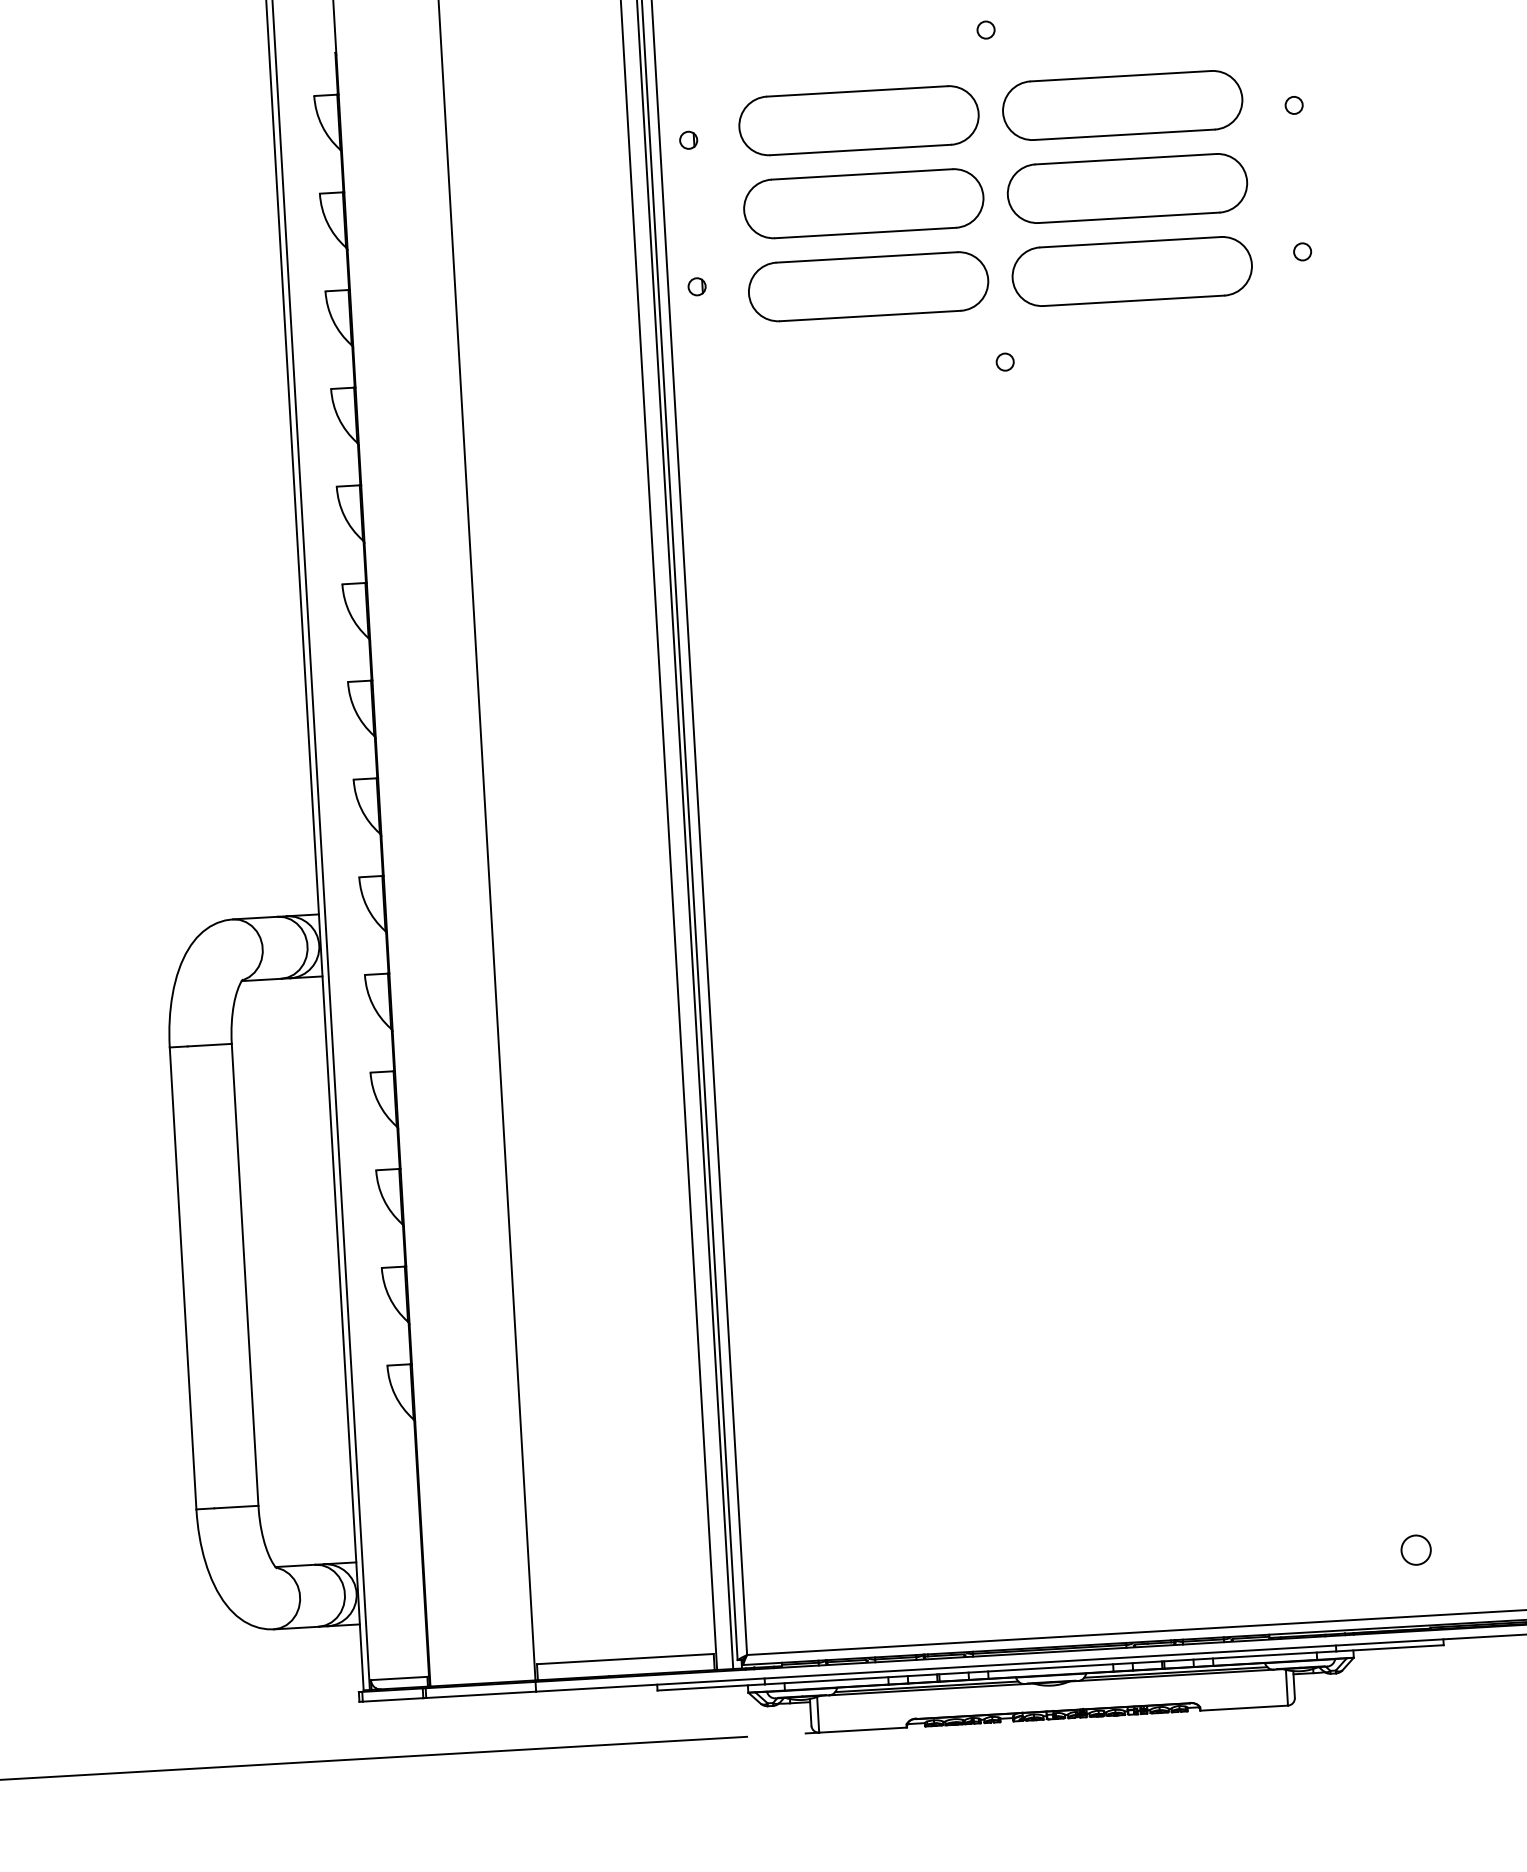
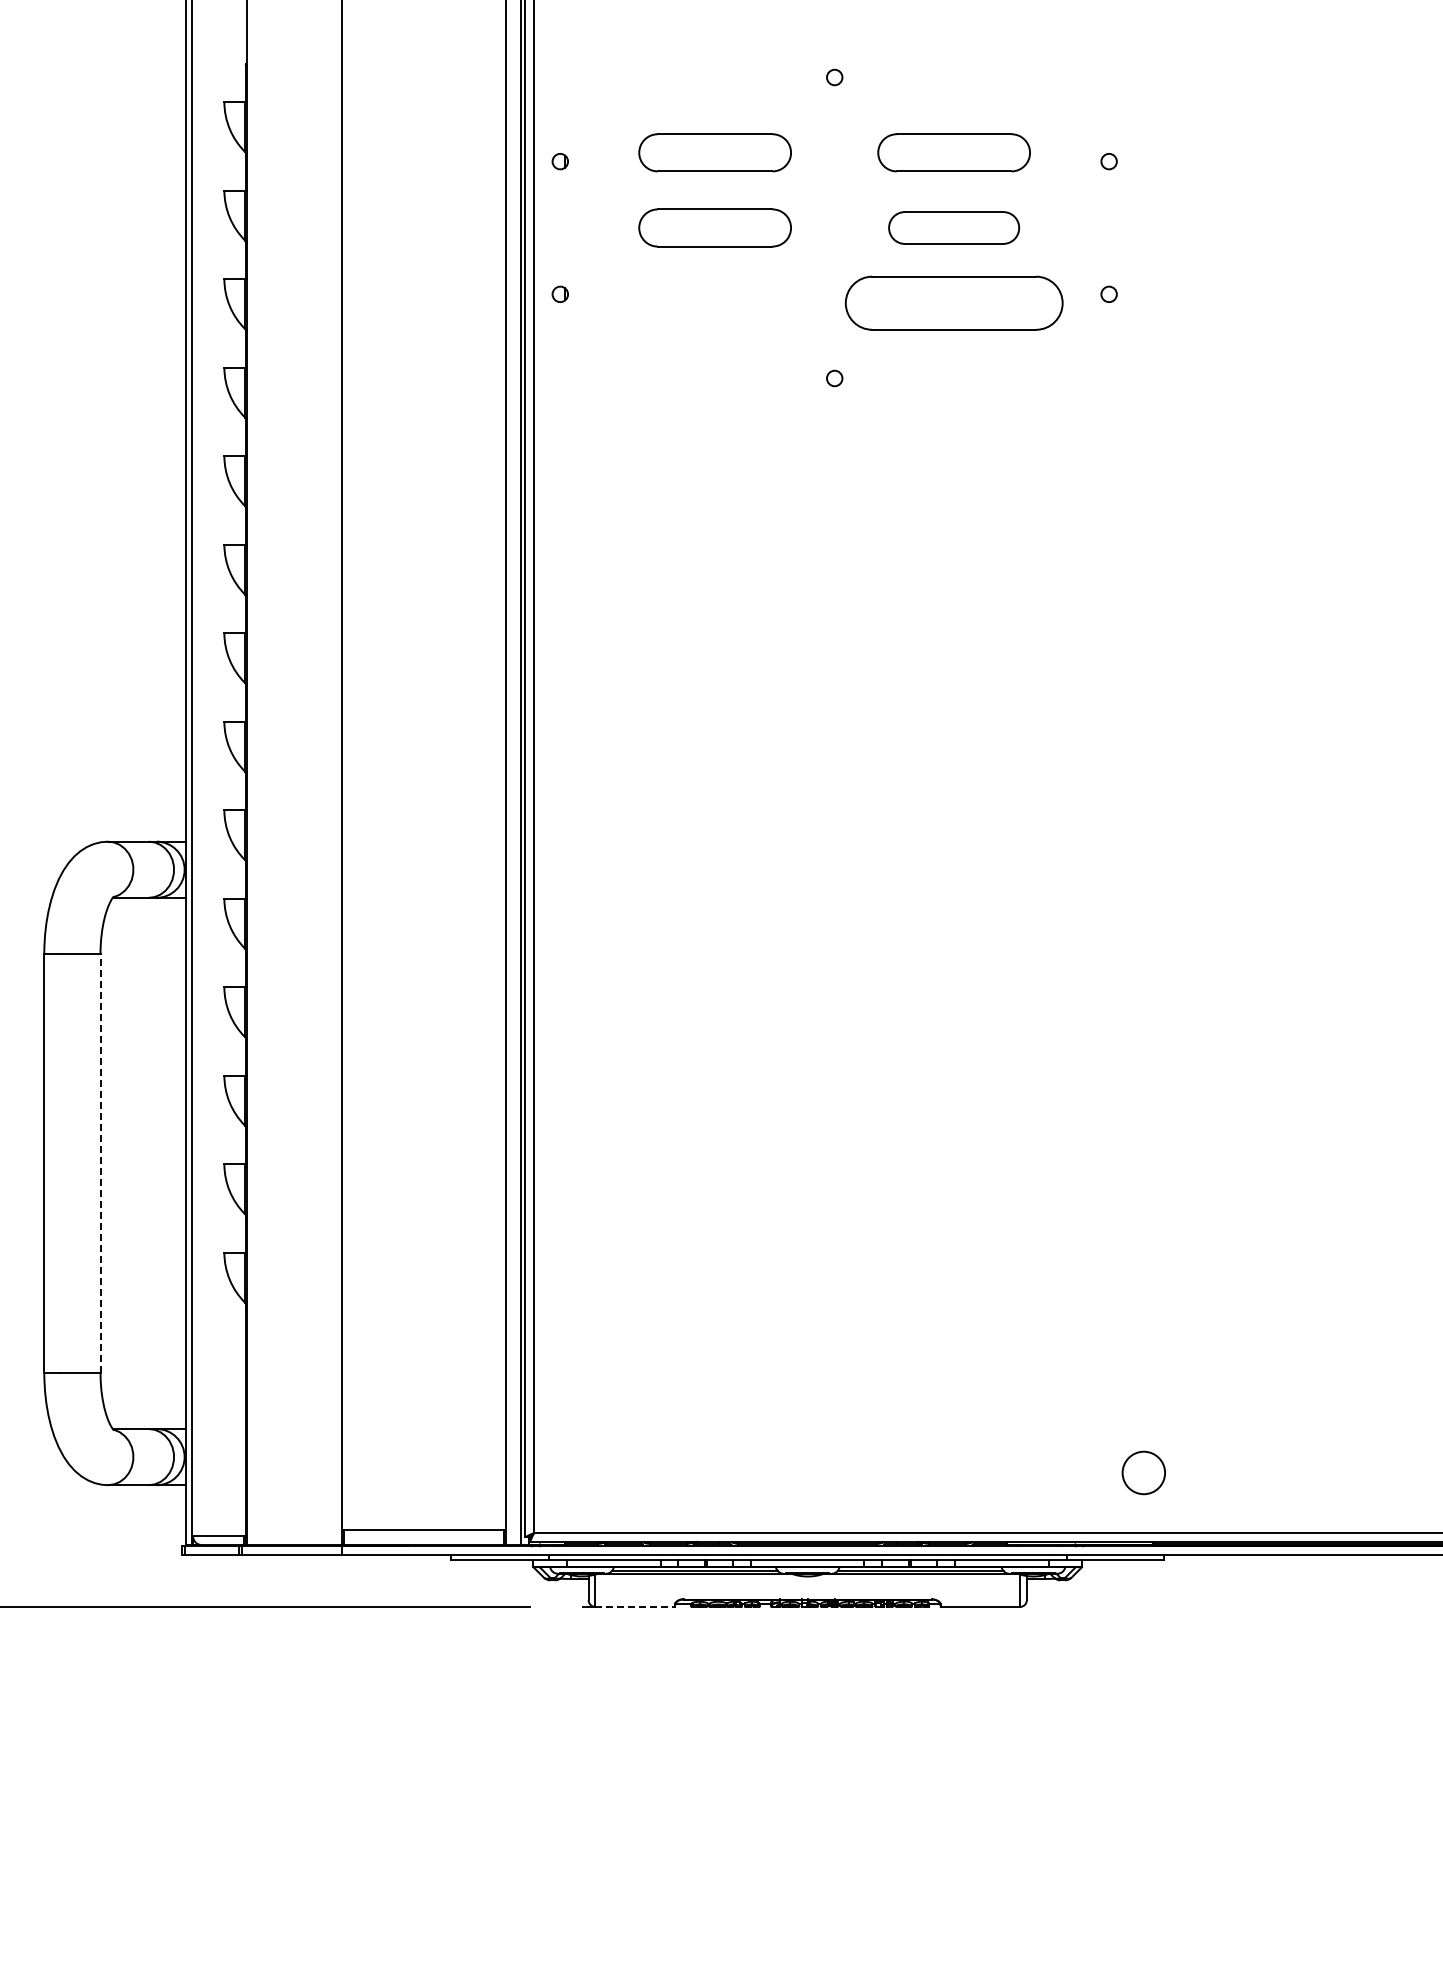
part: (1121, 105) -> (953, 152), size x0.7
part: (858, 120) -> (714, 152), size x0.7
part: (1126, 188) -> (953, 227), size x0.6
part: (862, 203) -> (714, 227), size x0.7
part: (867, 285) -> (714, 302), removed
line: (245, 1273) -> (100, 1162), solid -> dashed
circle: (1416, 1550) -> (1144, 1473), size x1.6
line: (862, 1729) -> (634, 1606), solid -> dashed

